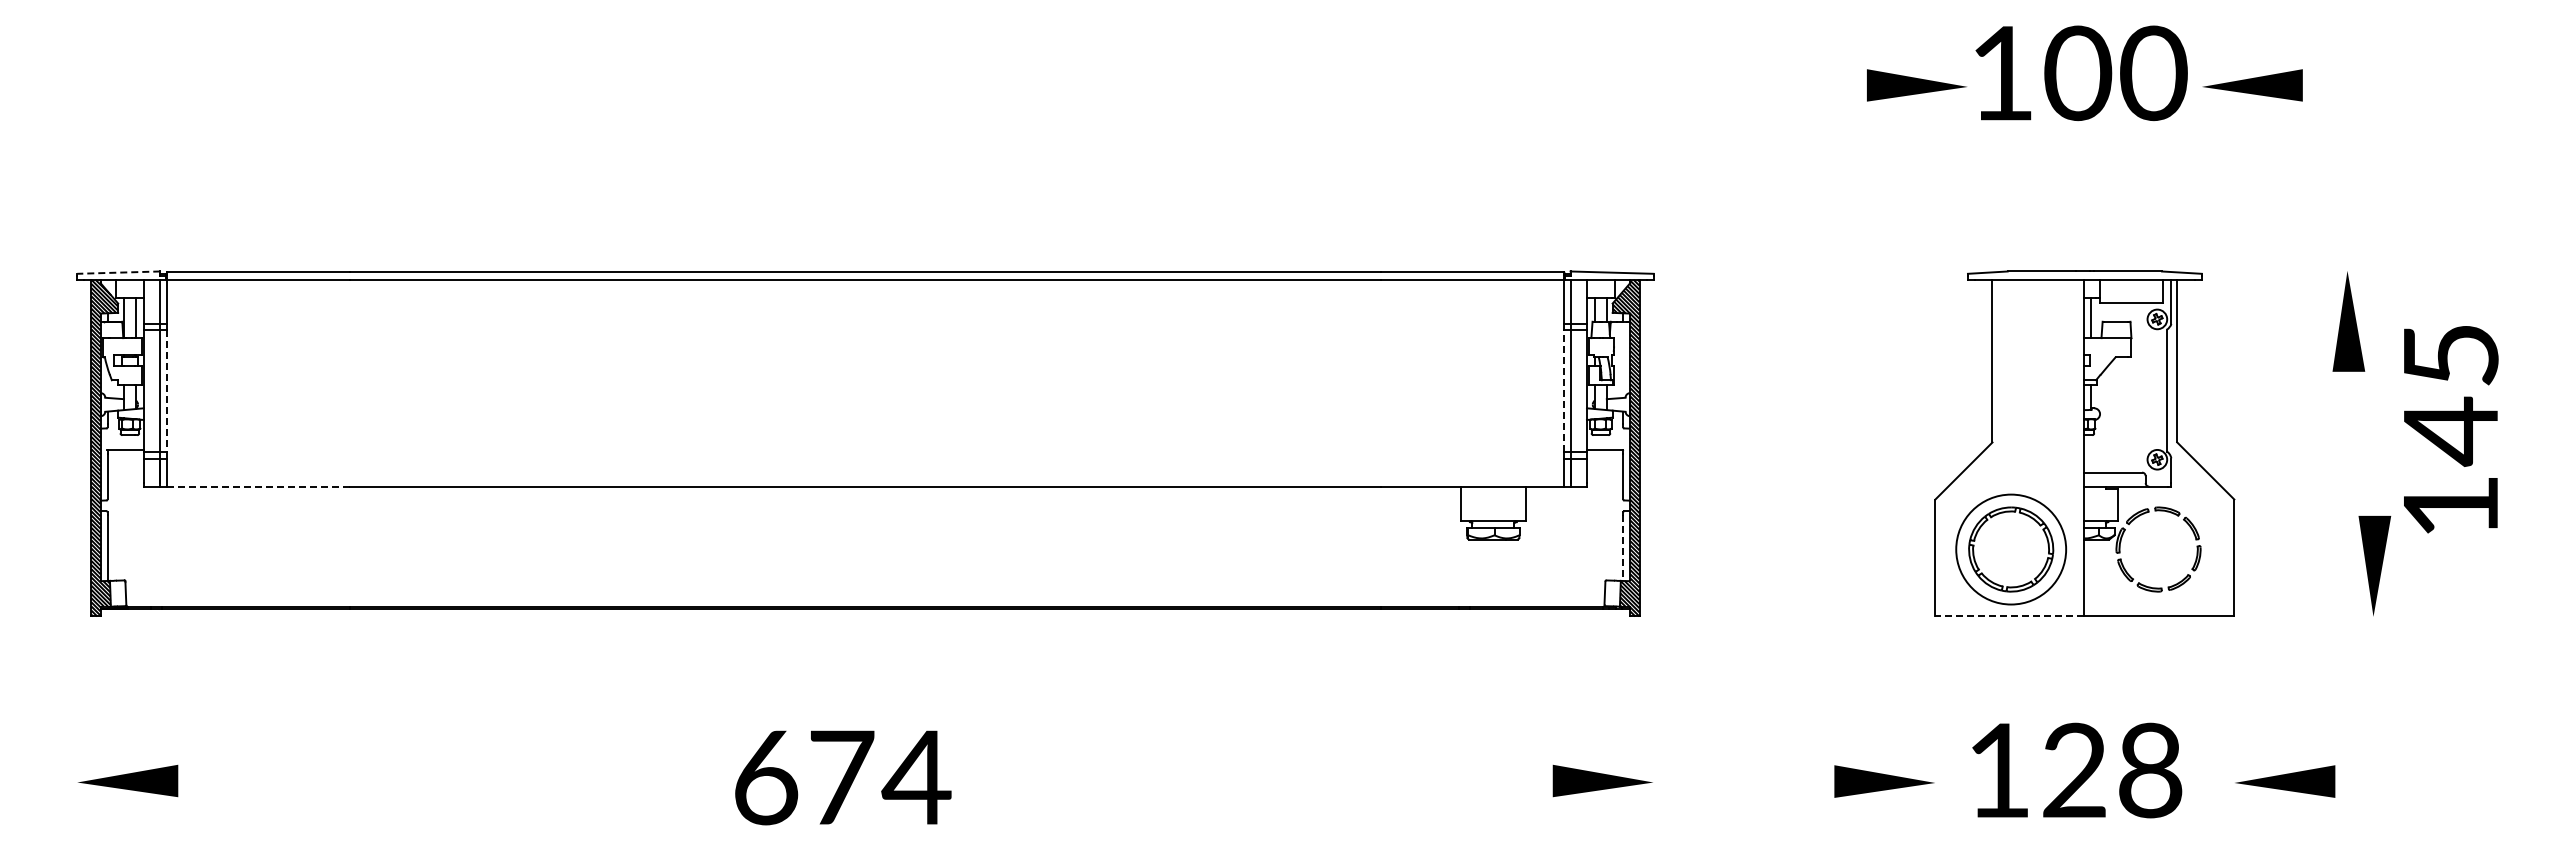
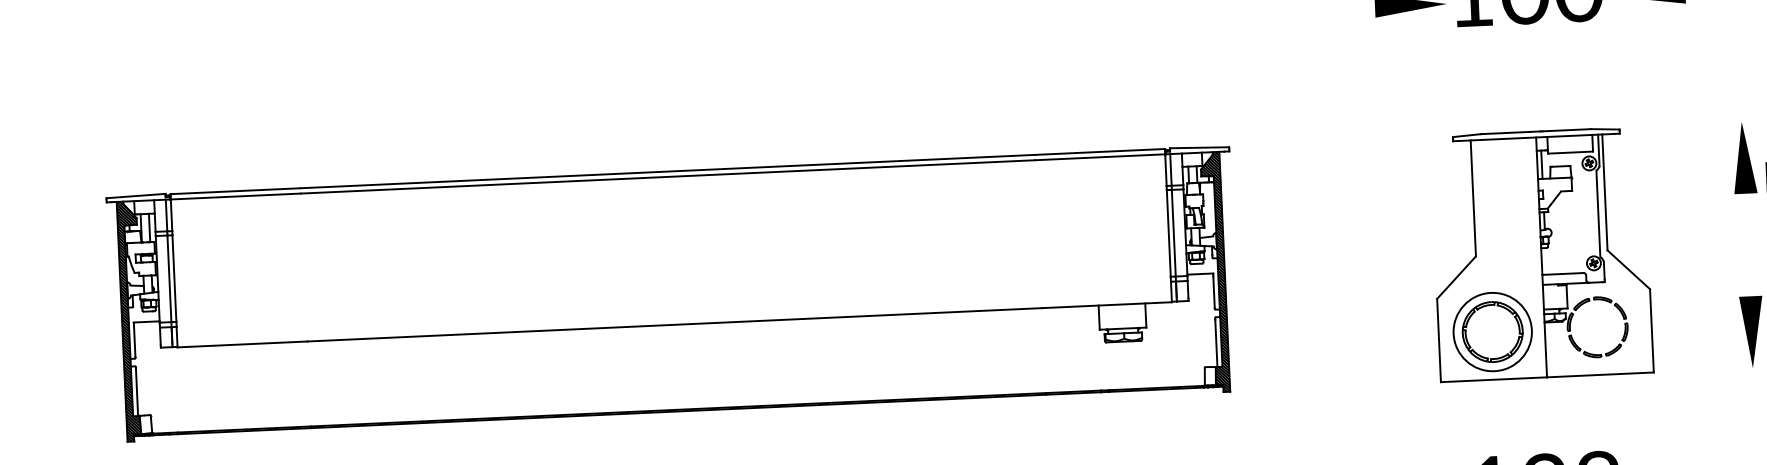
line: (118, 272) -> (135, 195), dashed -> solid
part: (2348, 321) -> (1744, 157), moved
line: (167, 390) -> (174, 278), dashed -> solid
line: (1563, 390) -> (1168, 233), dashed -> solid
line: (258, 487) -> (242, 344), dashed -> solid
line: (1623, 548) -> (1216, 343), dashed -> solid
line: (2009, 616) -> (1493, 379), dashed -> solid

